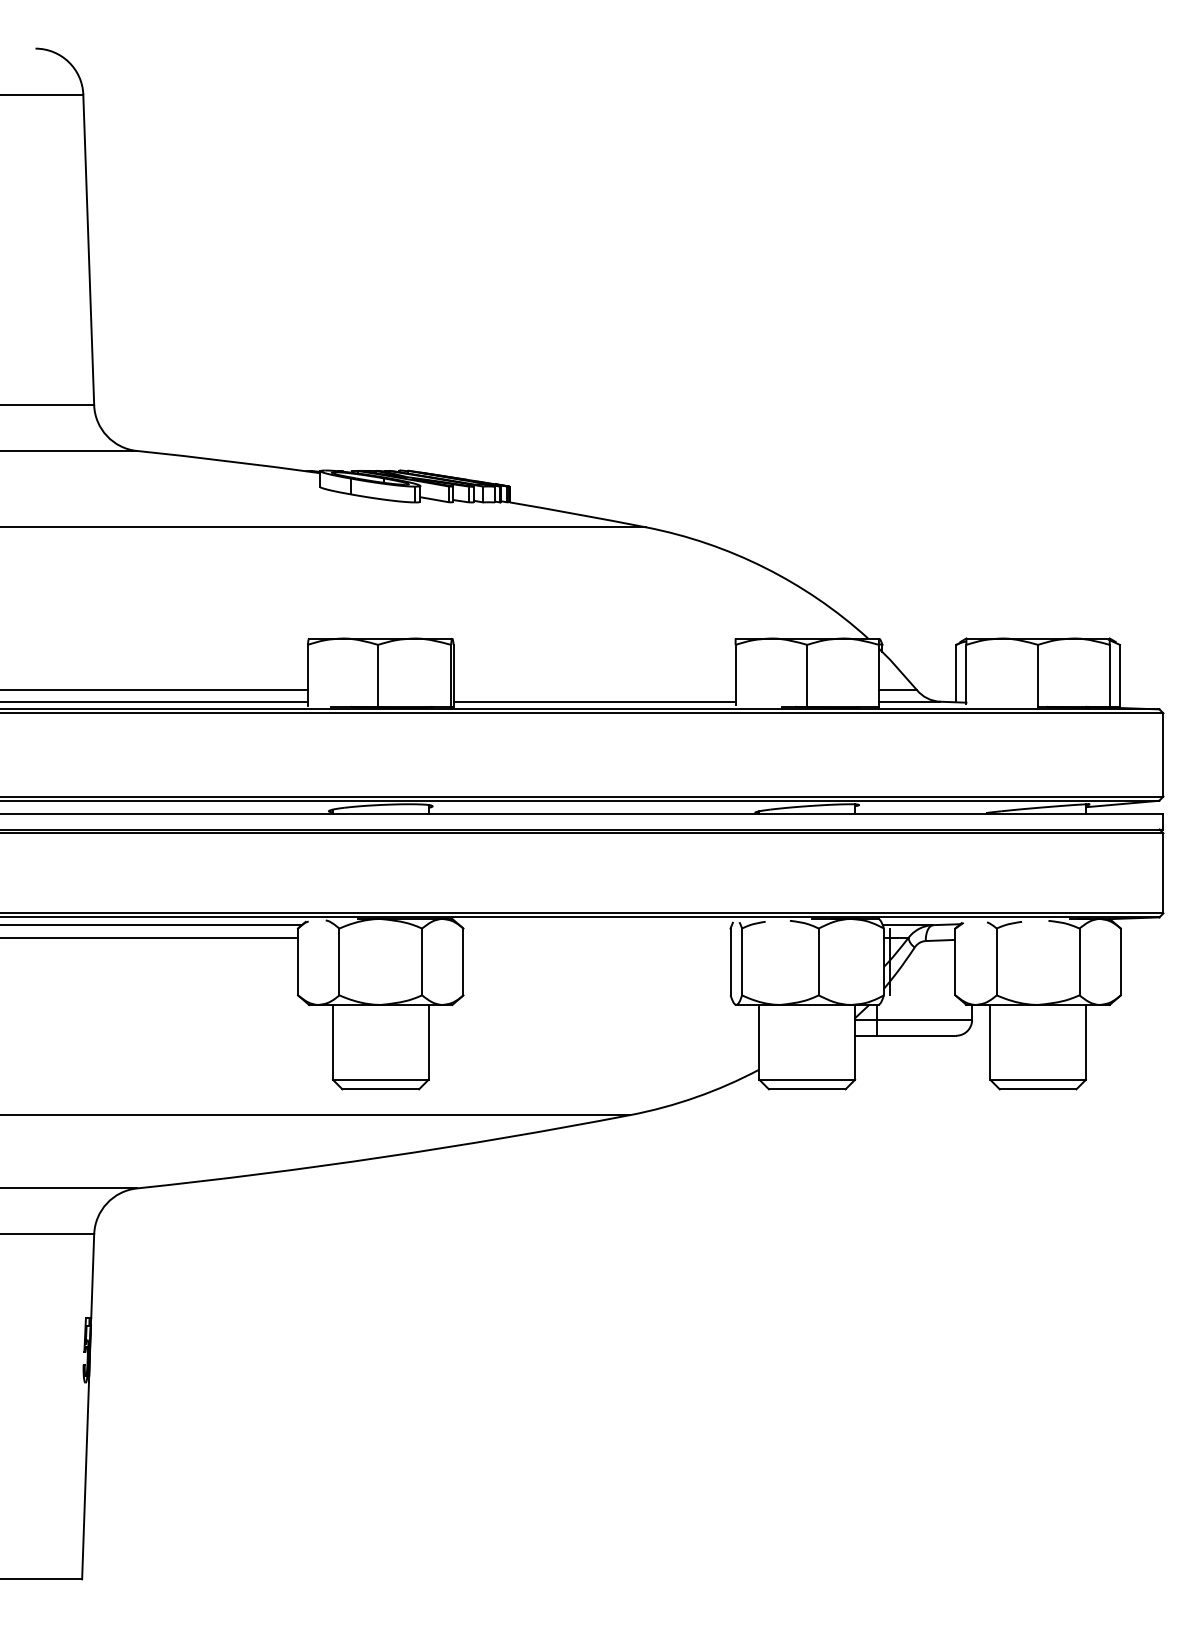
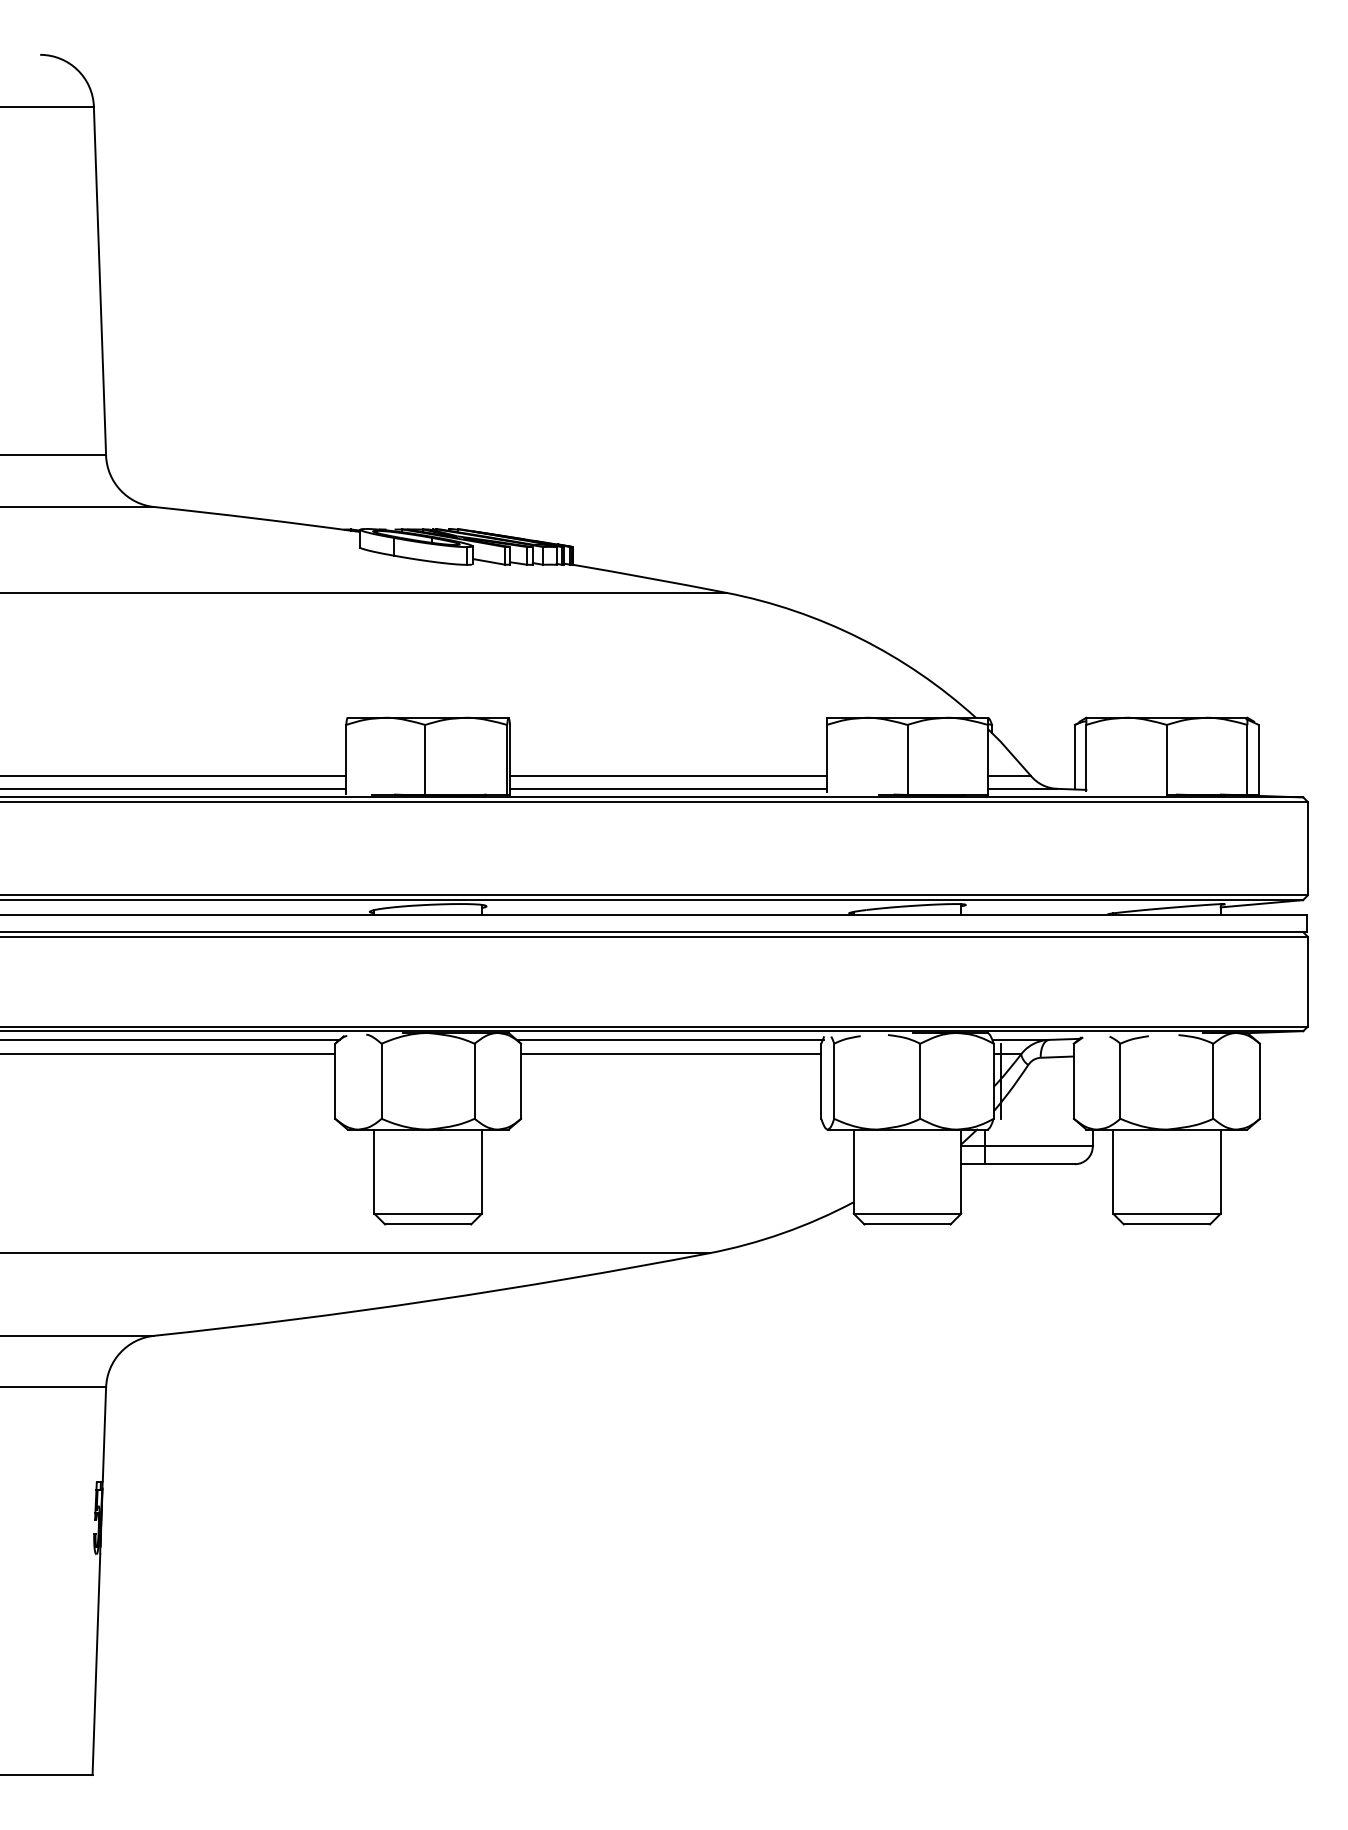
line: (594, 689) -> (668, 775), added
line: (595, 924) -> (669, 1039), added
line: (597, 938) -> (671, 1054), added

